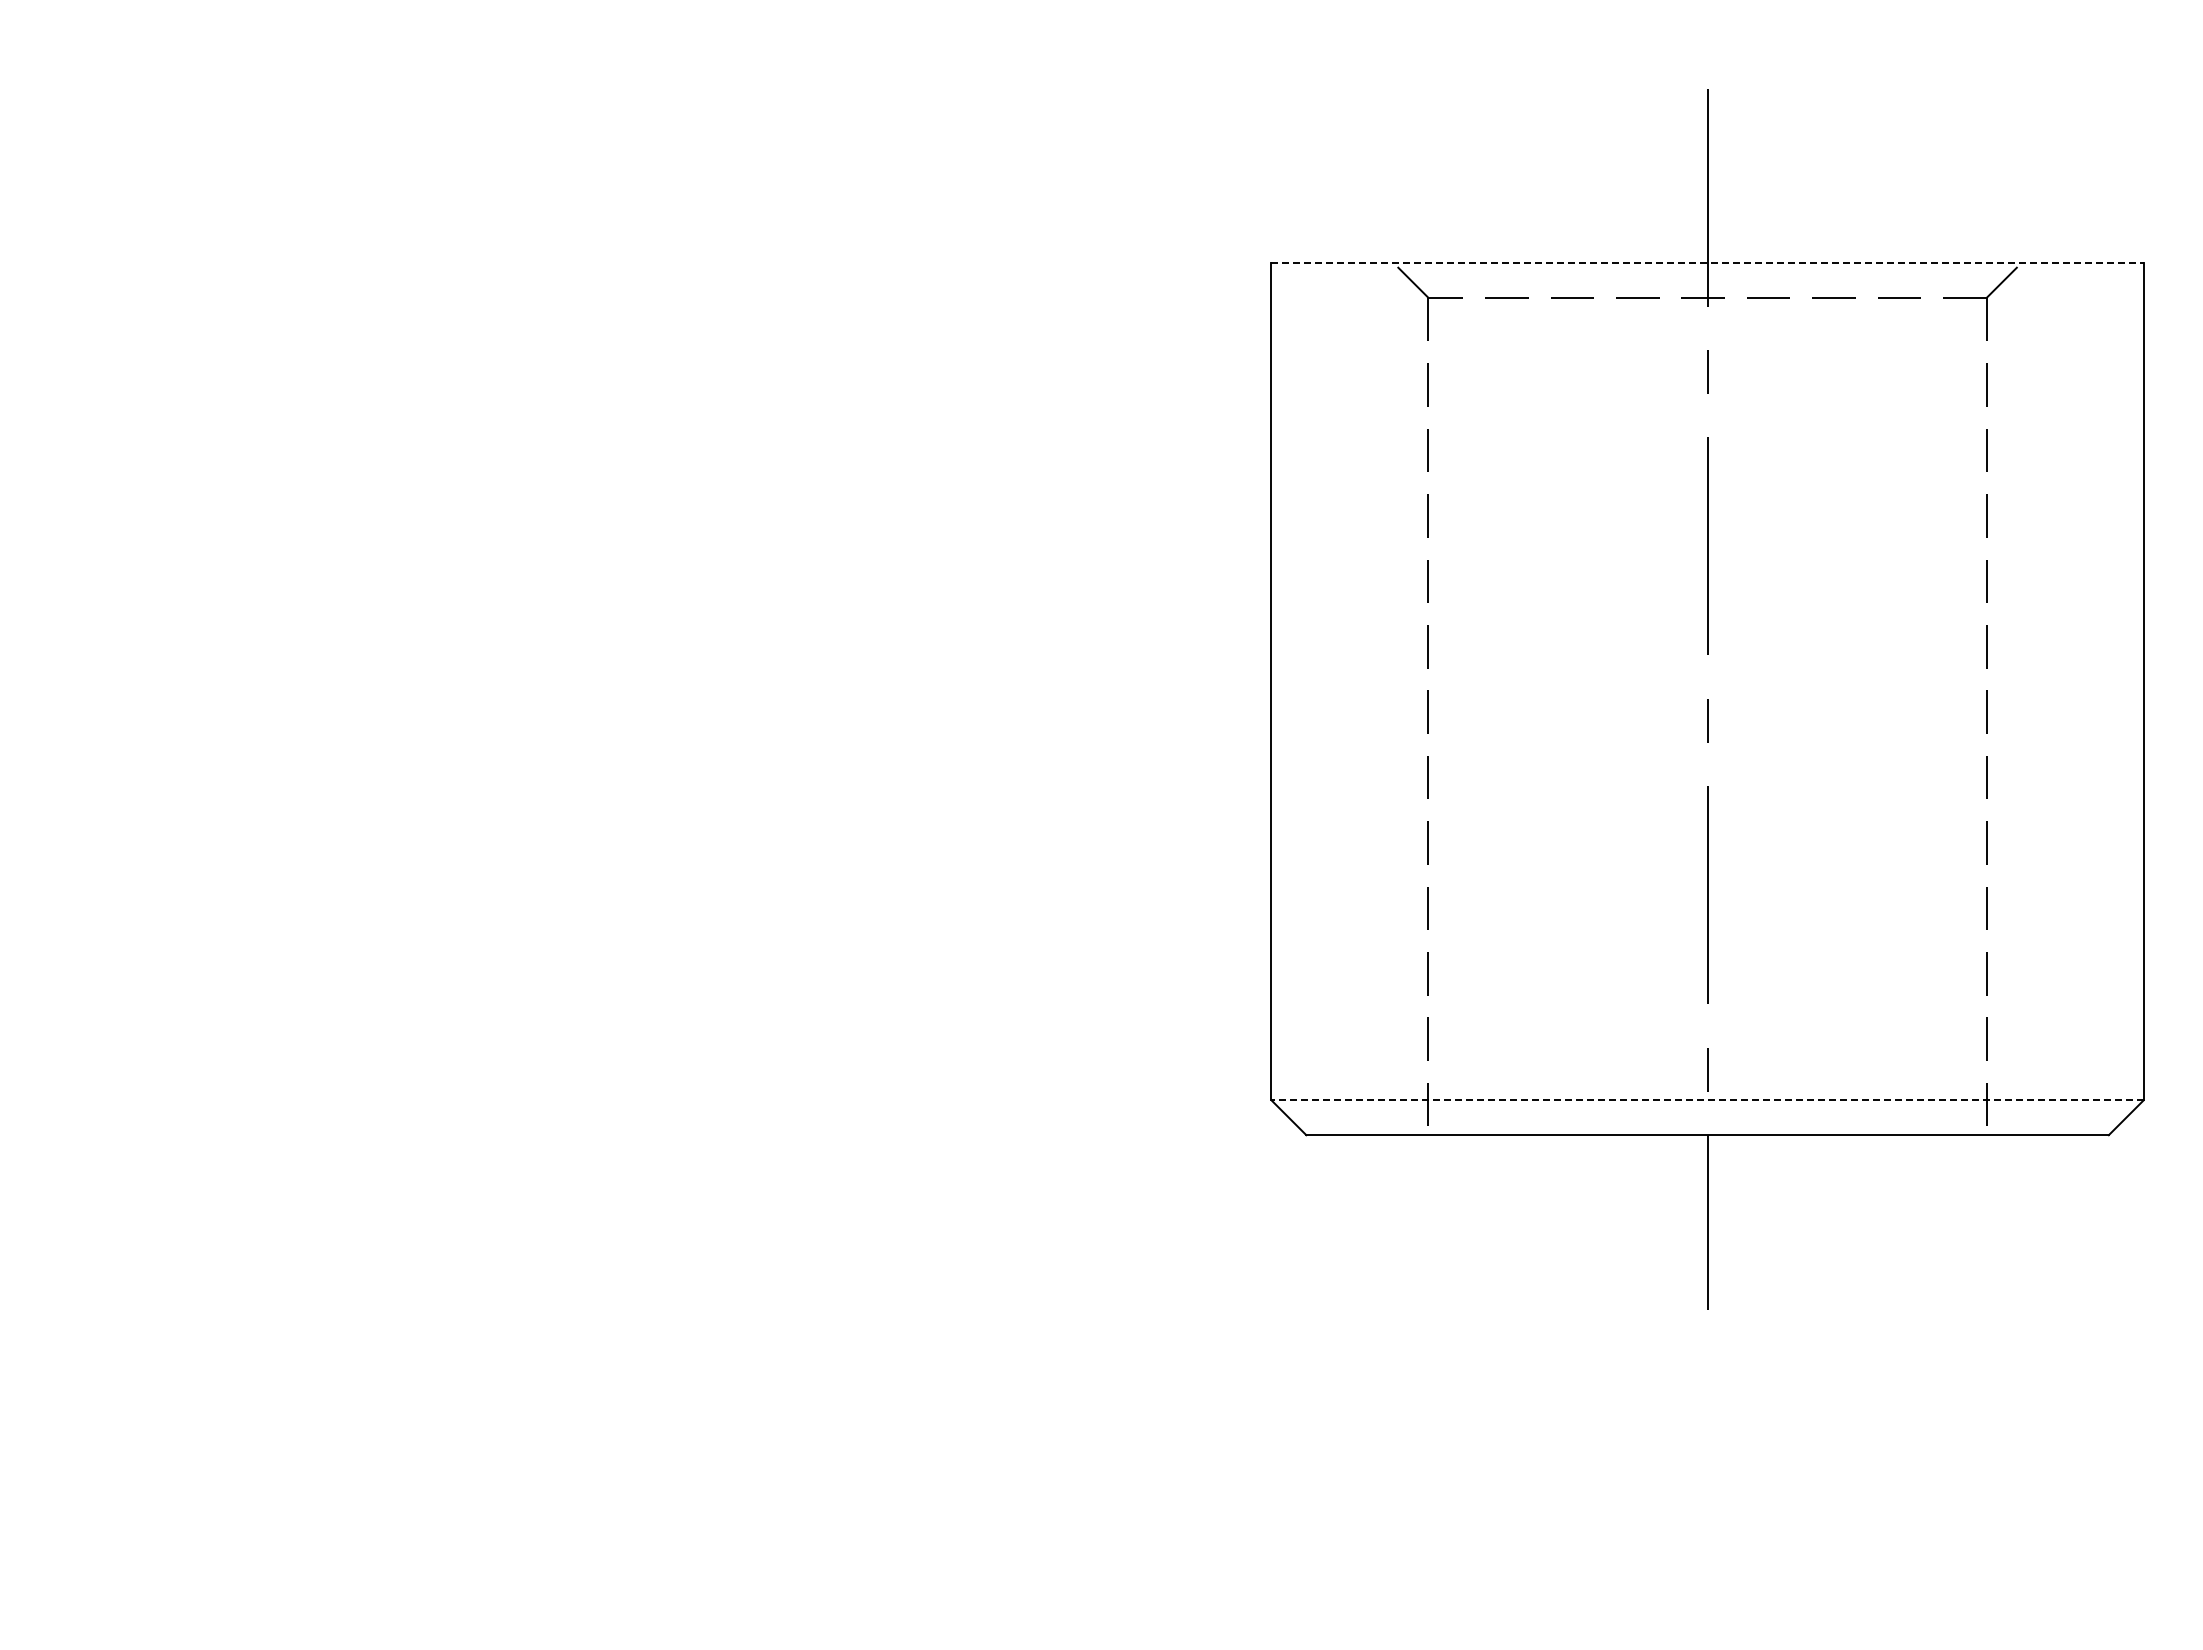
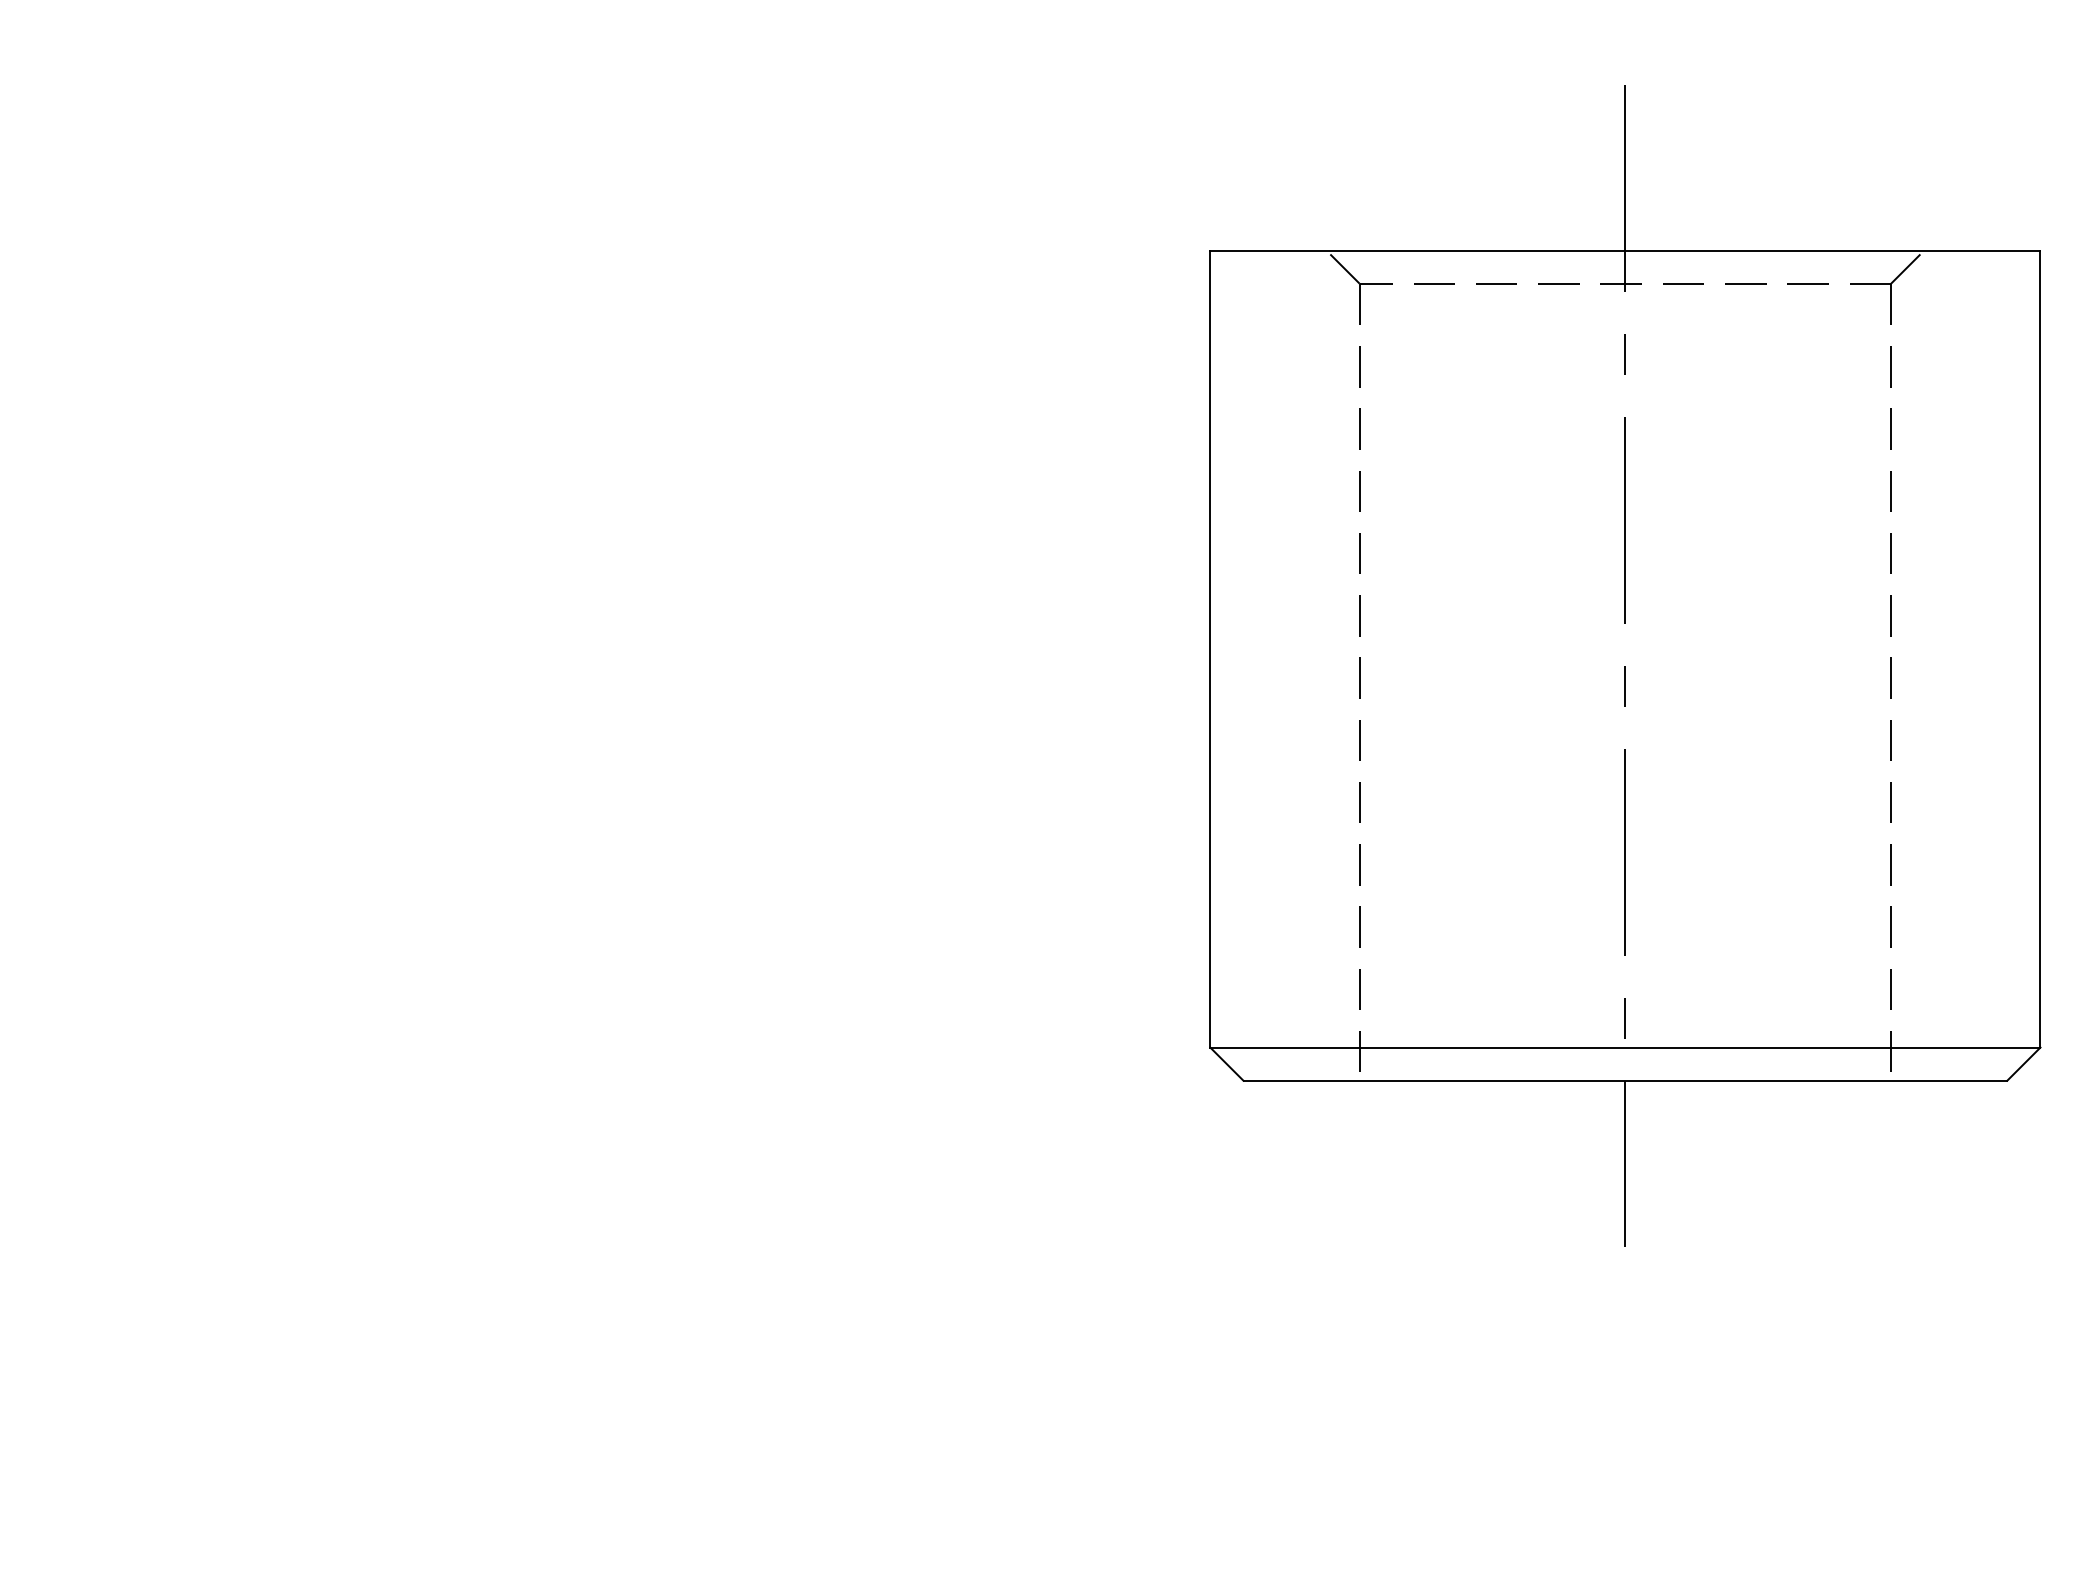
line: (1708, 262) -> (1626, 250), dashed -> solid
line: (1707, 1100) -> (1625, 1047), dashed -> solid

